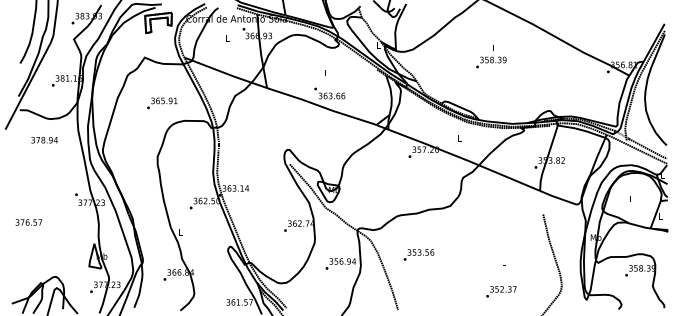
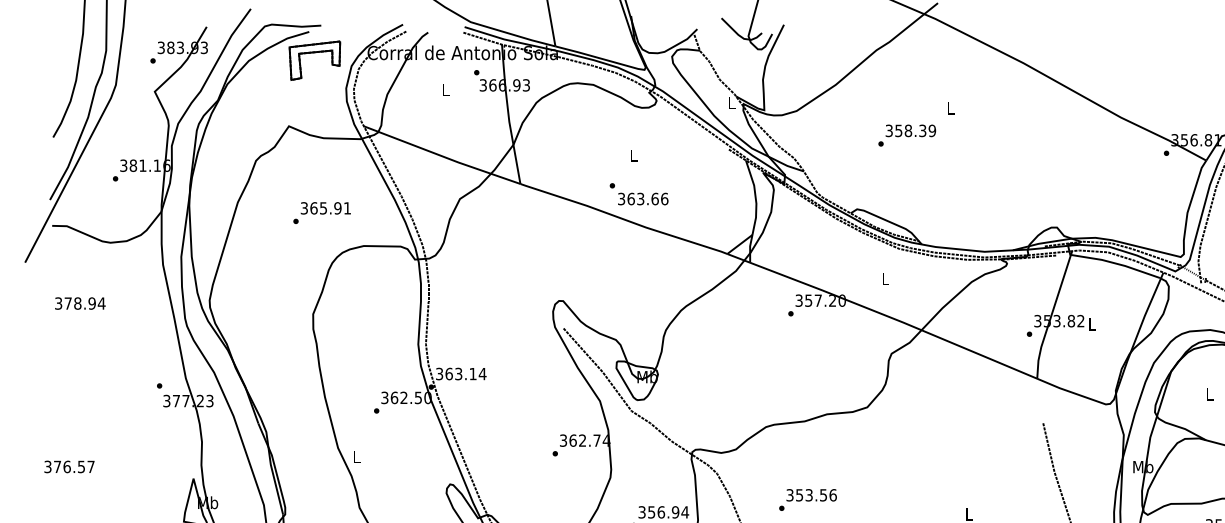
text: (491, 62) -> (907, 135), moved
text: (44, 140) -> (80, 304), moved
text: (28, 222) -> (68, 466), moved

